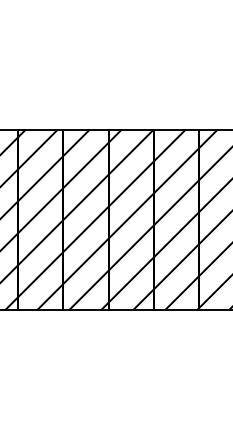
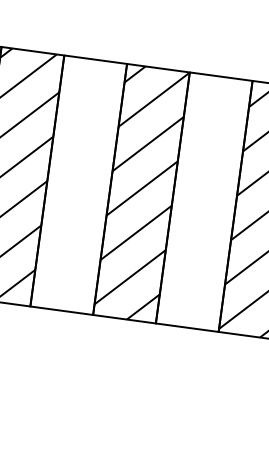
hatch: (85, 219) -> (78, 184), removed
hatch: (175, 219) -> (203, 201), removed

